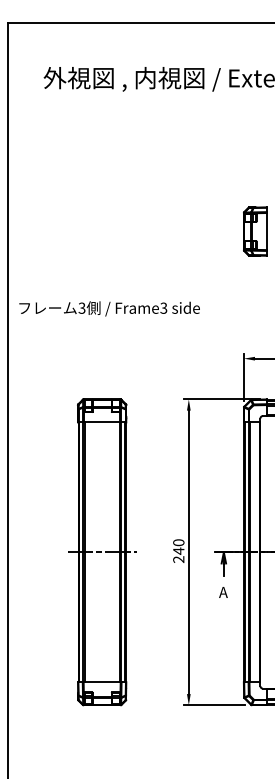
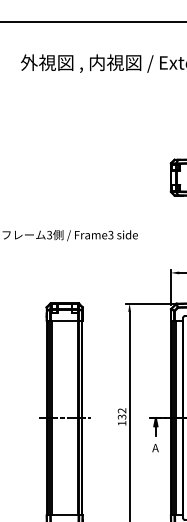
text: (178, 550) -> (121, 416), 240 -> 132

